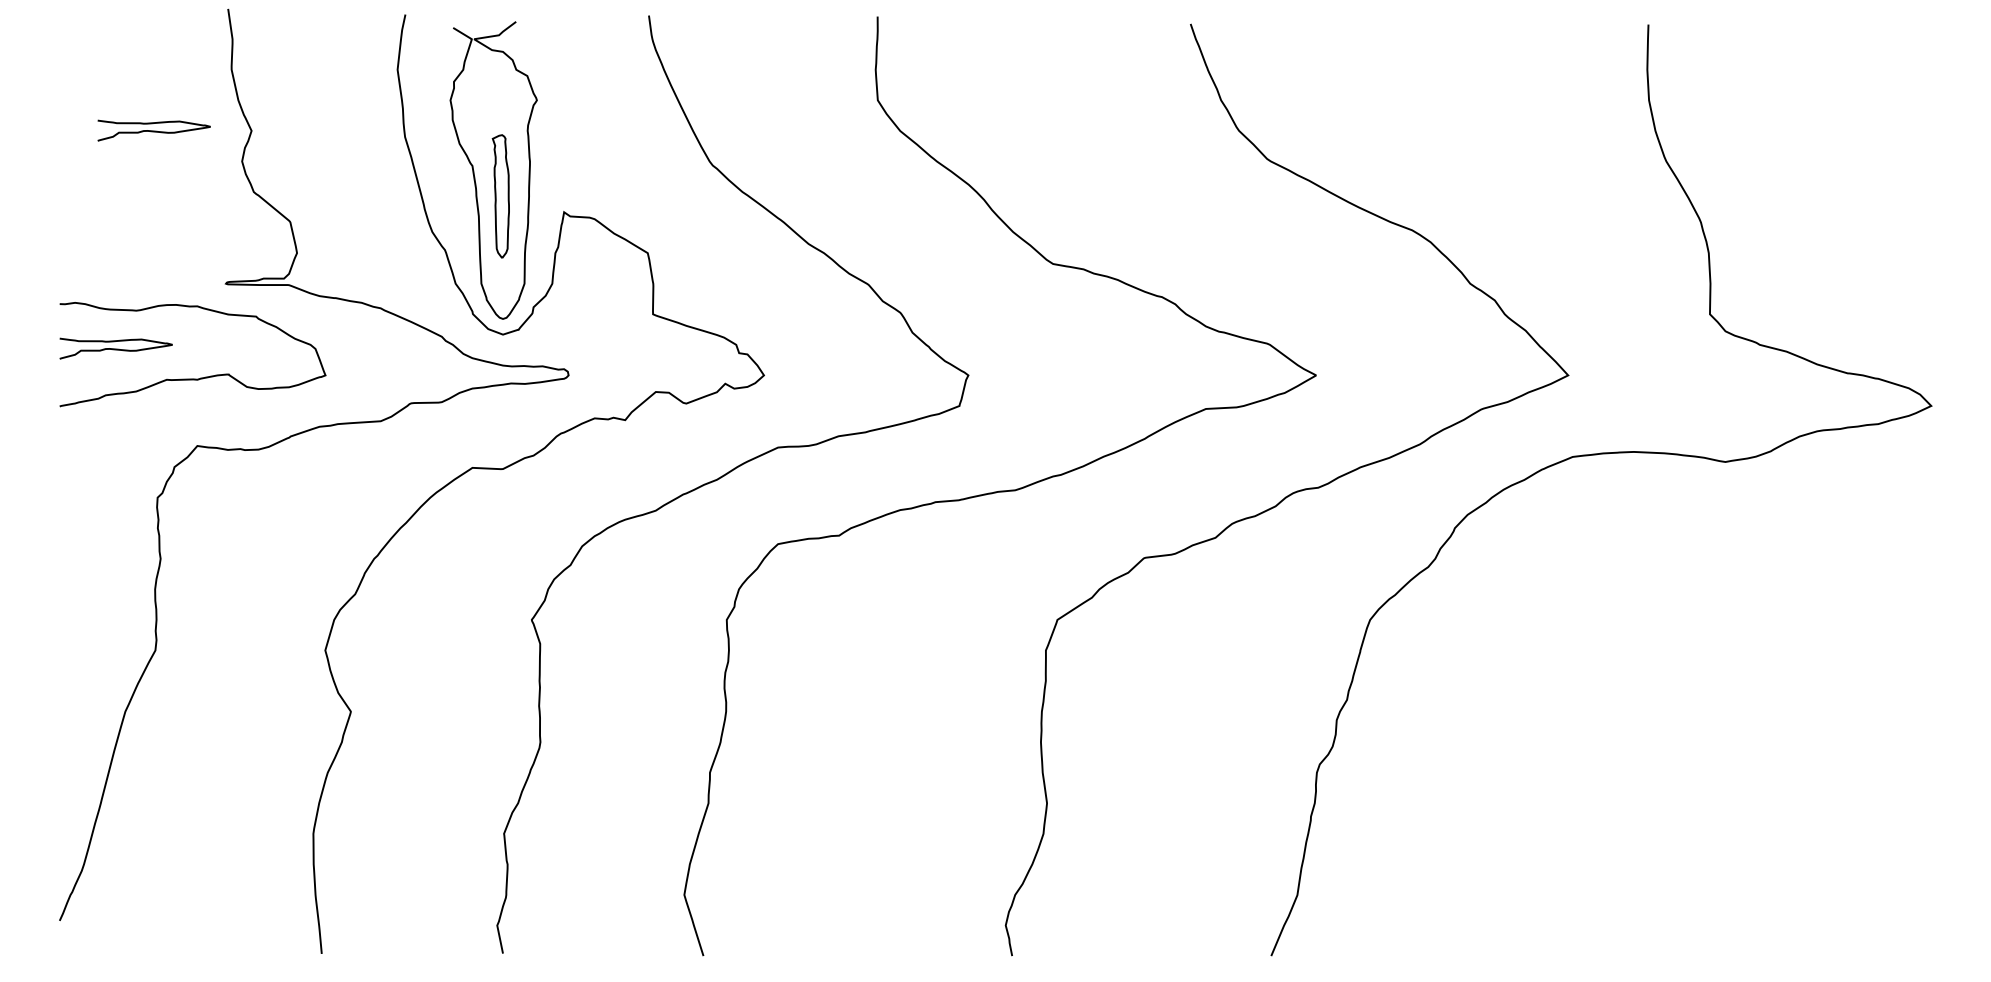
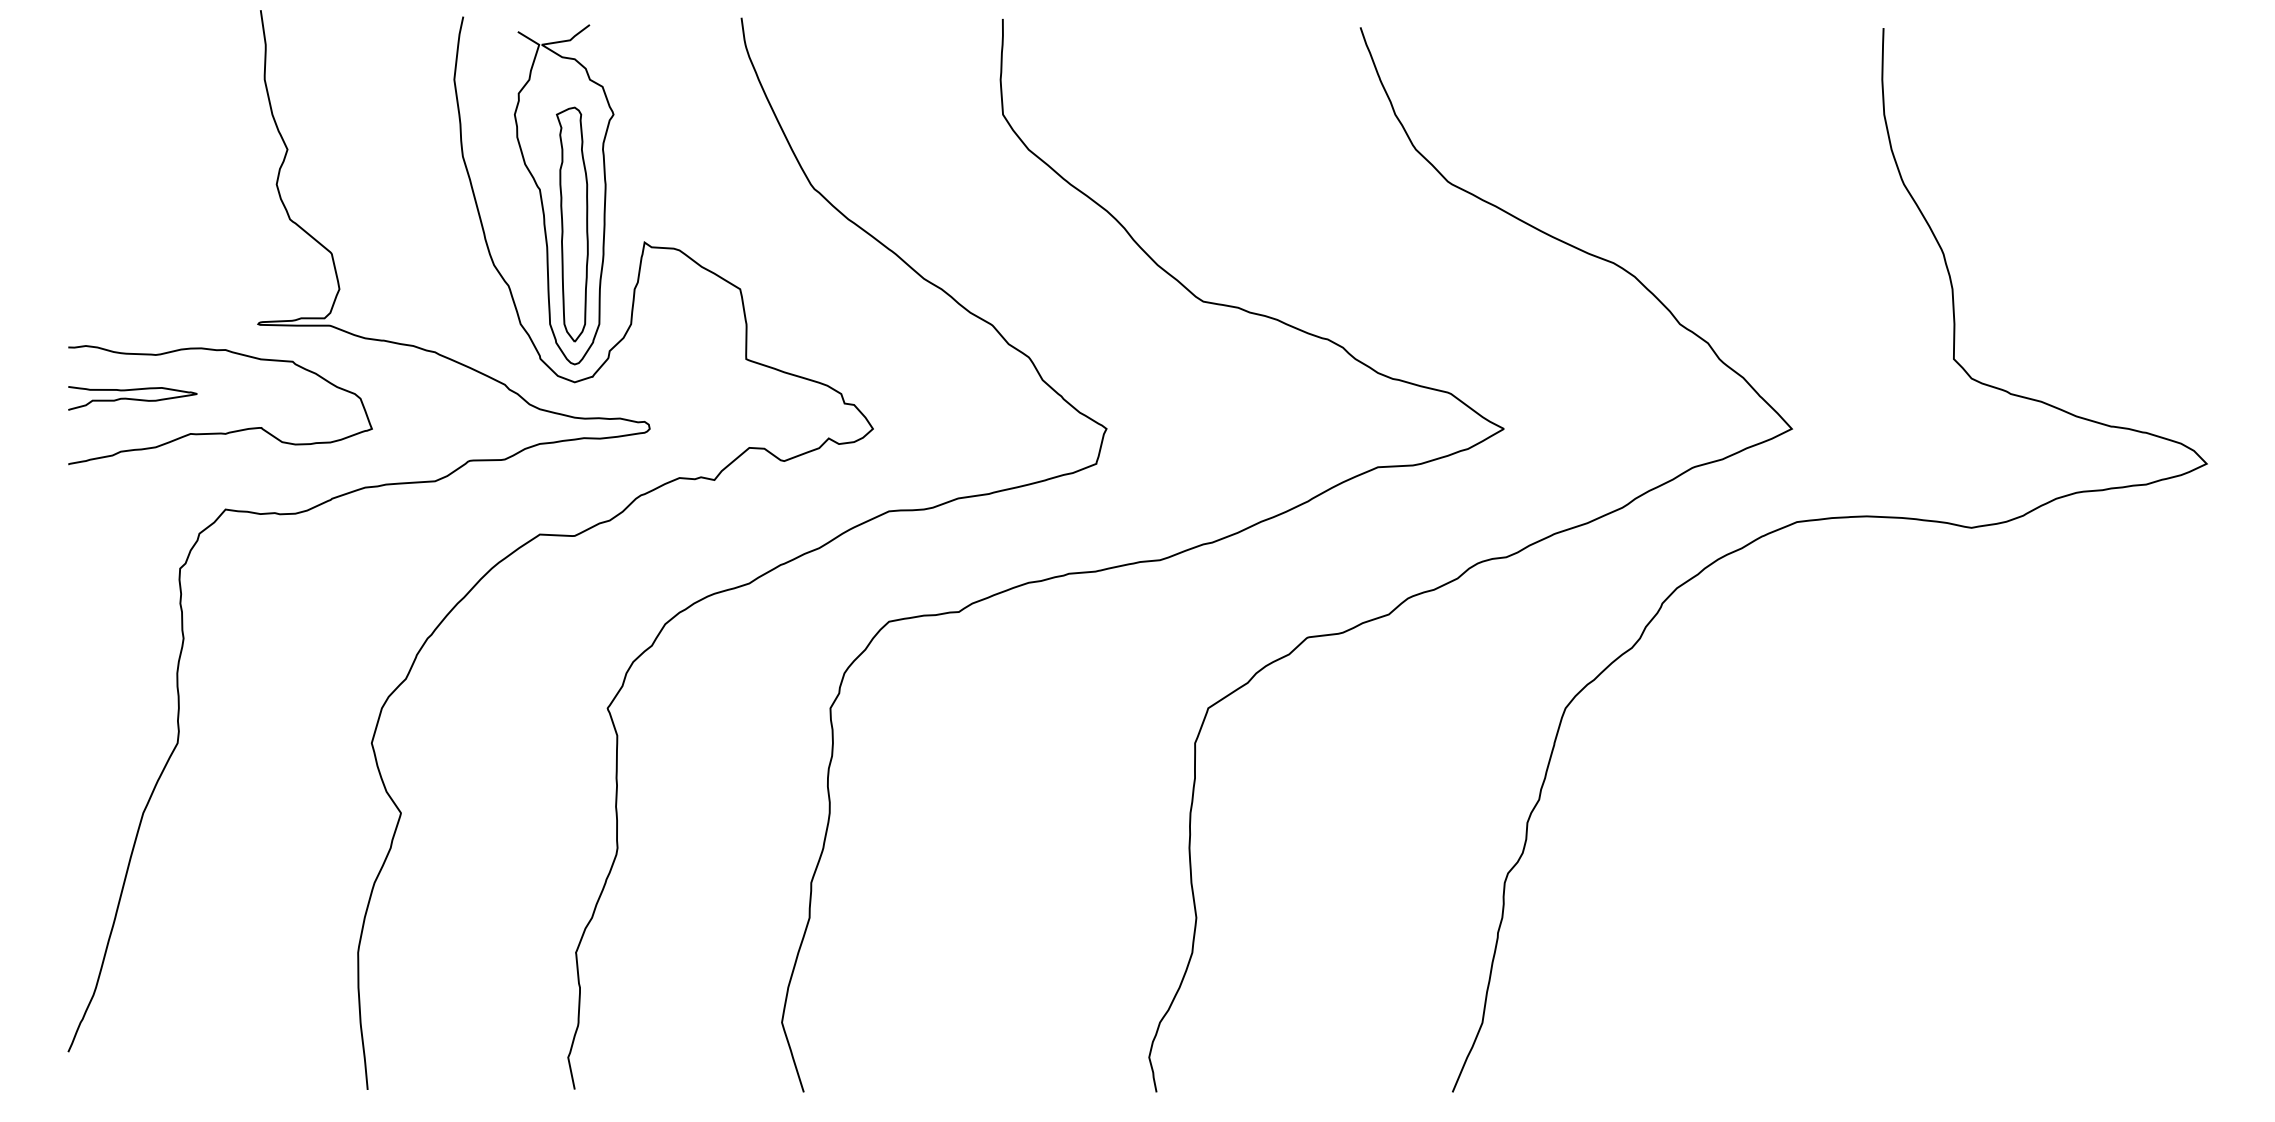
curve: (153, 130) -> (175, 149), removed
part: (500, 196) -> (571, 224), size x1.67

